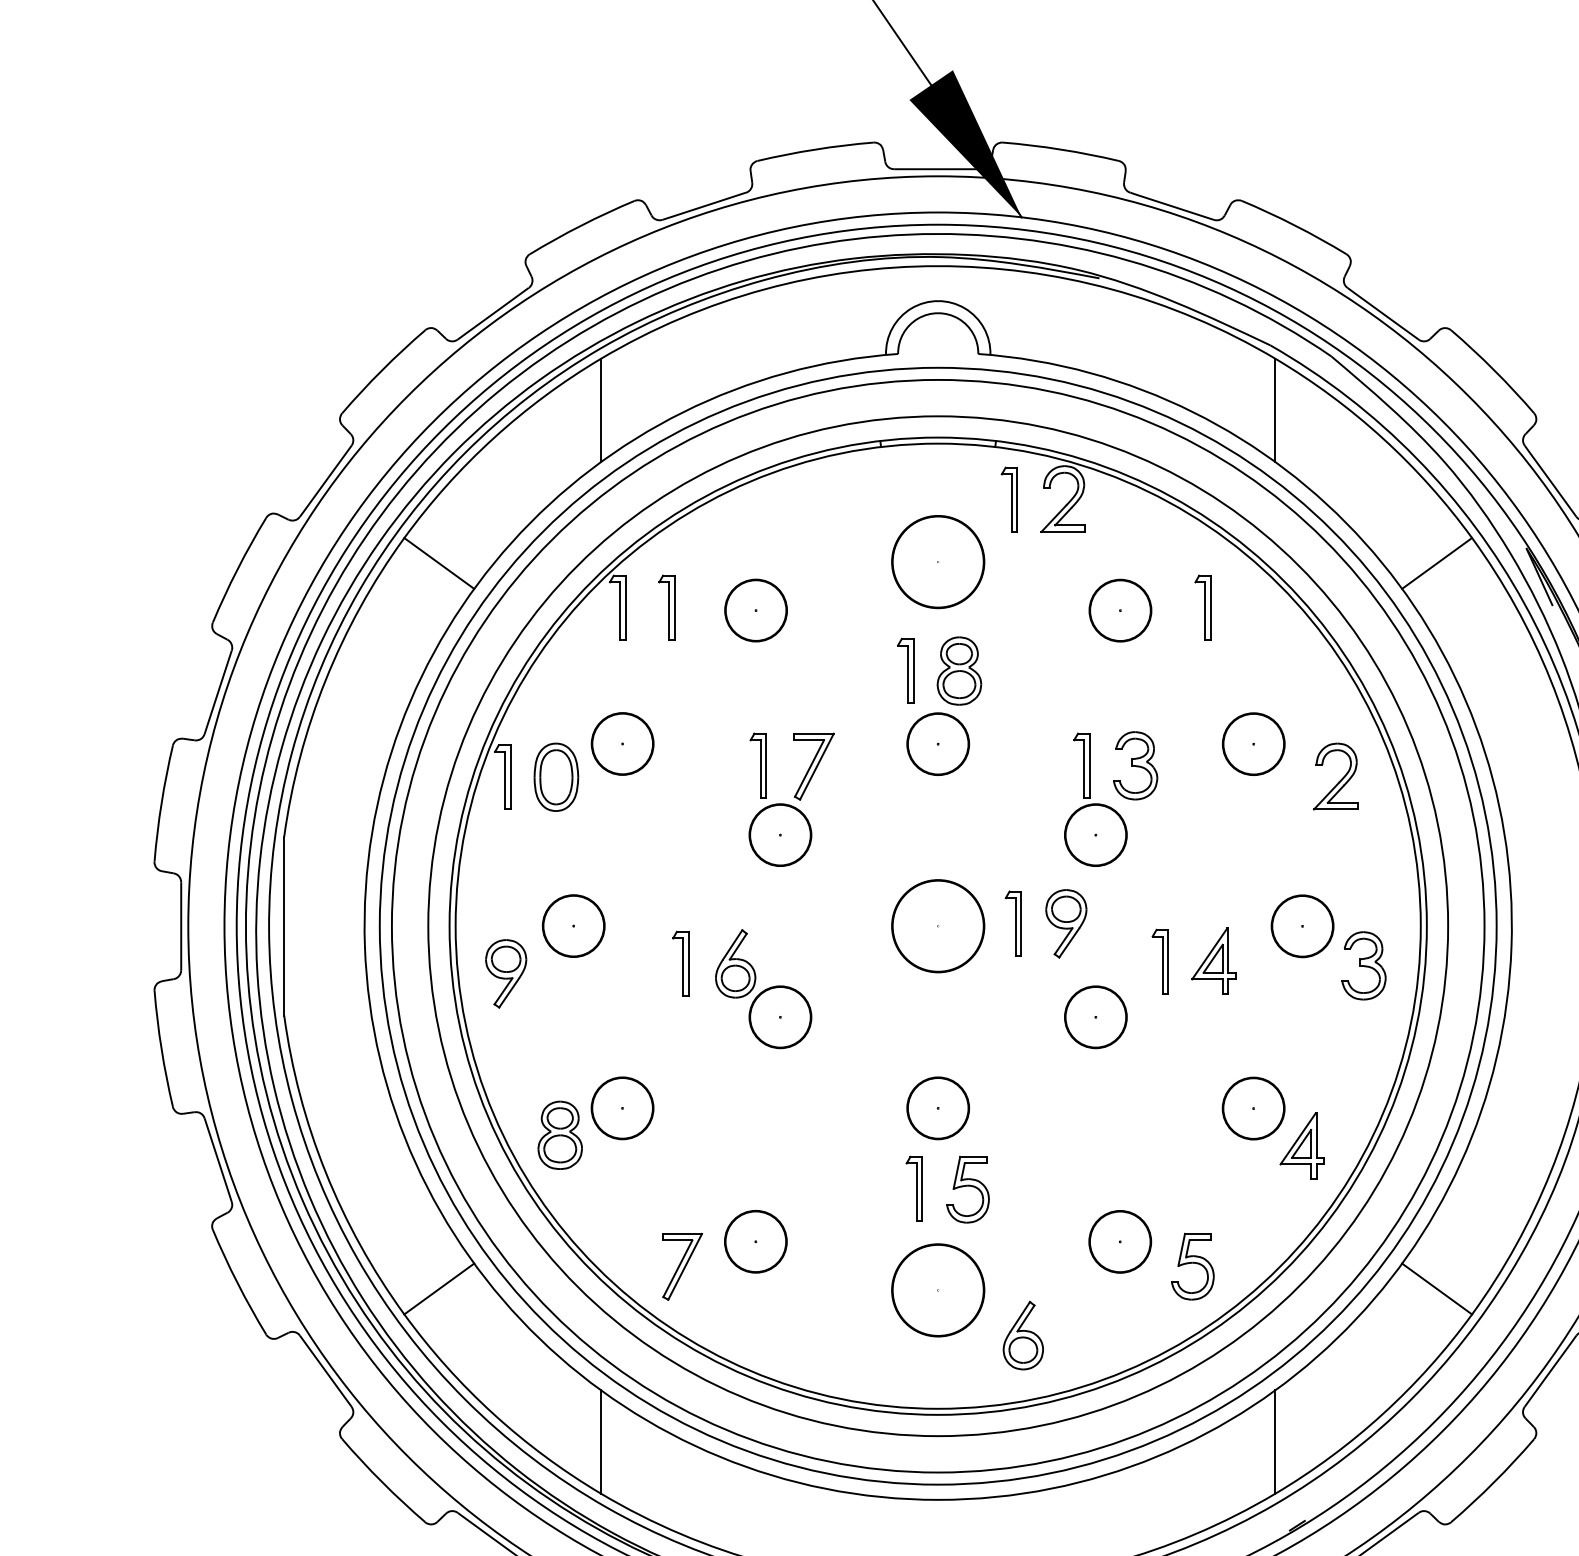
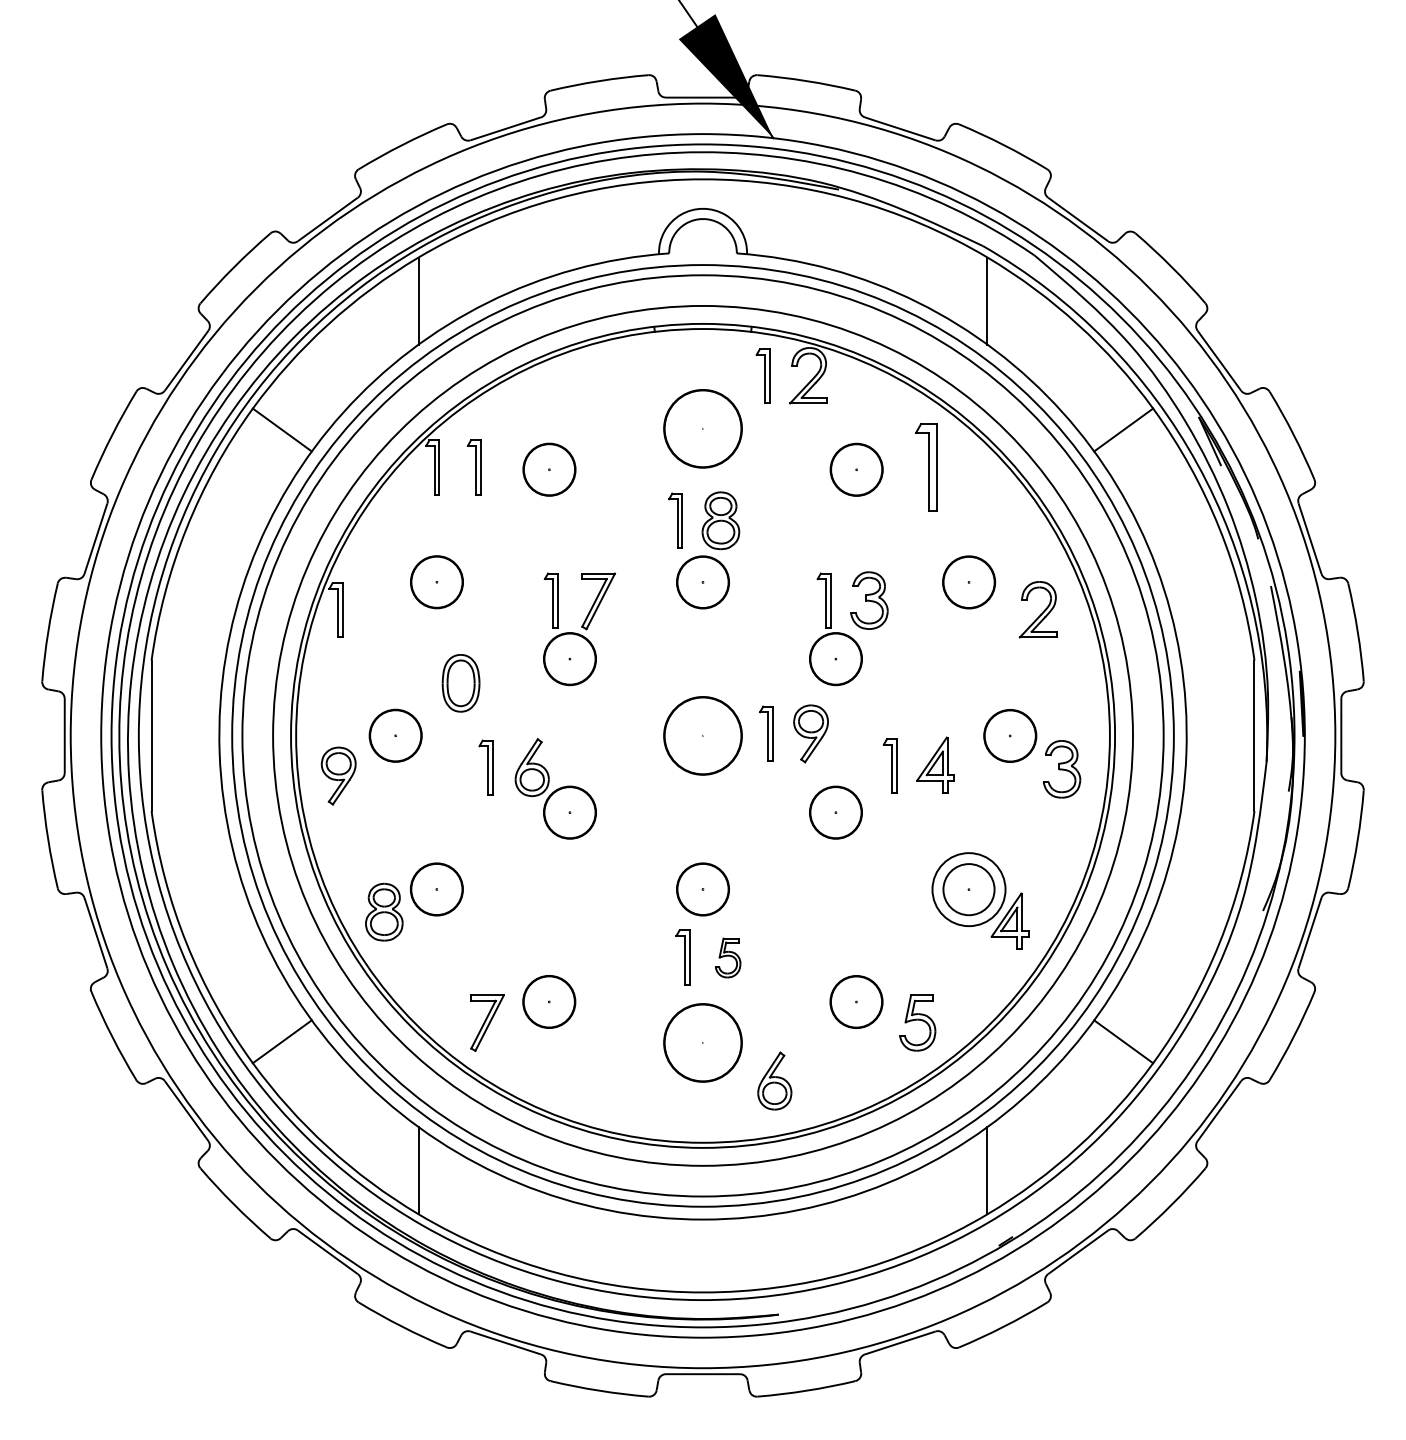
part: (1203, 607) -> (926, 467), size x1.6
part: (555, 777) -> (460, 683), moved
circle: (1253, 1108) -> (968, 889), size x1.4
part: (967, 1189) -> (727, 957), size x0.7

